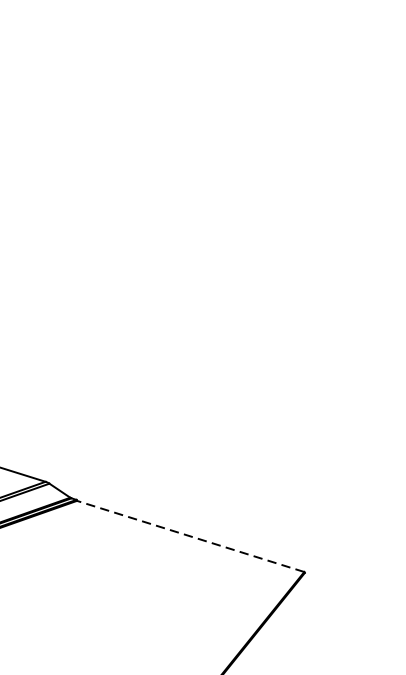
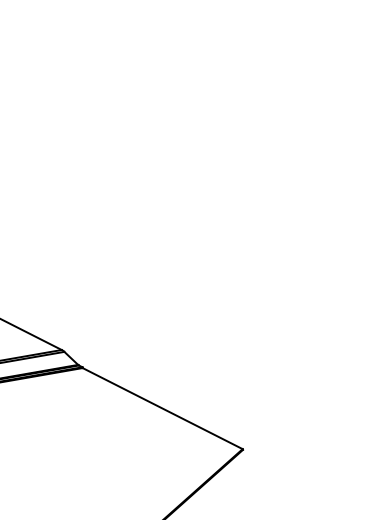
line: (190, 536) -> (162, 408), dashed -> solid

